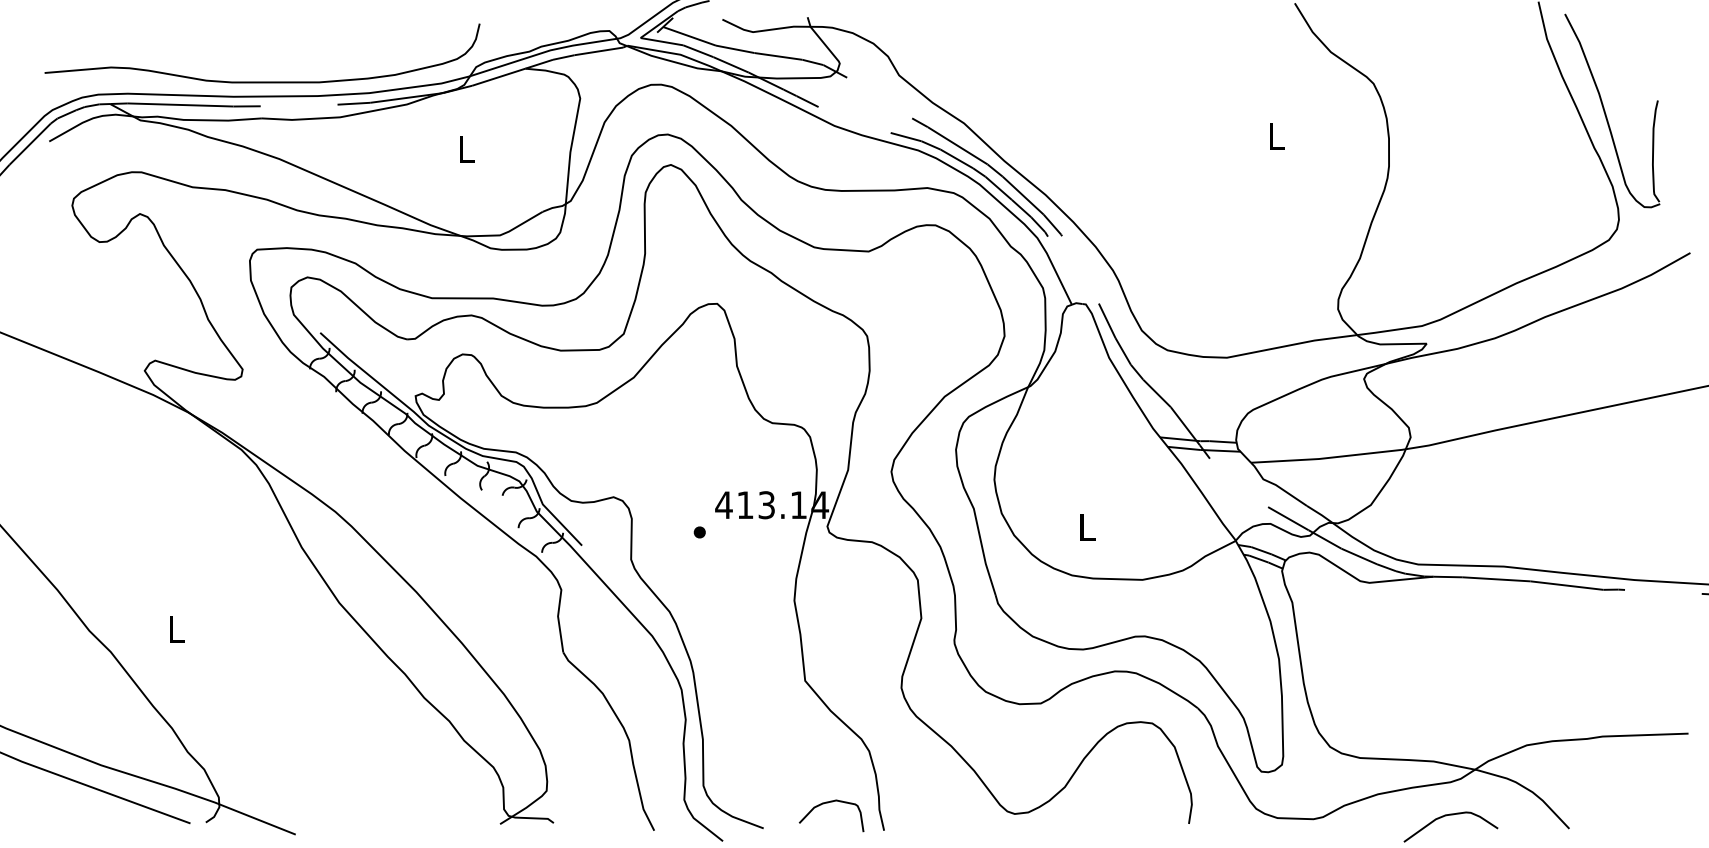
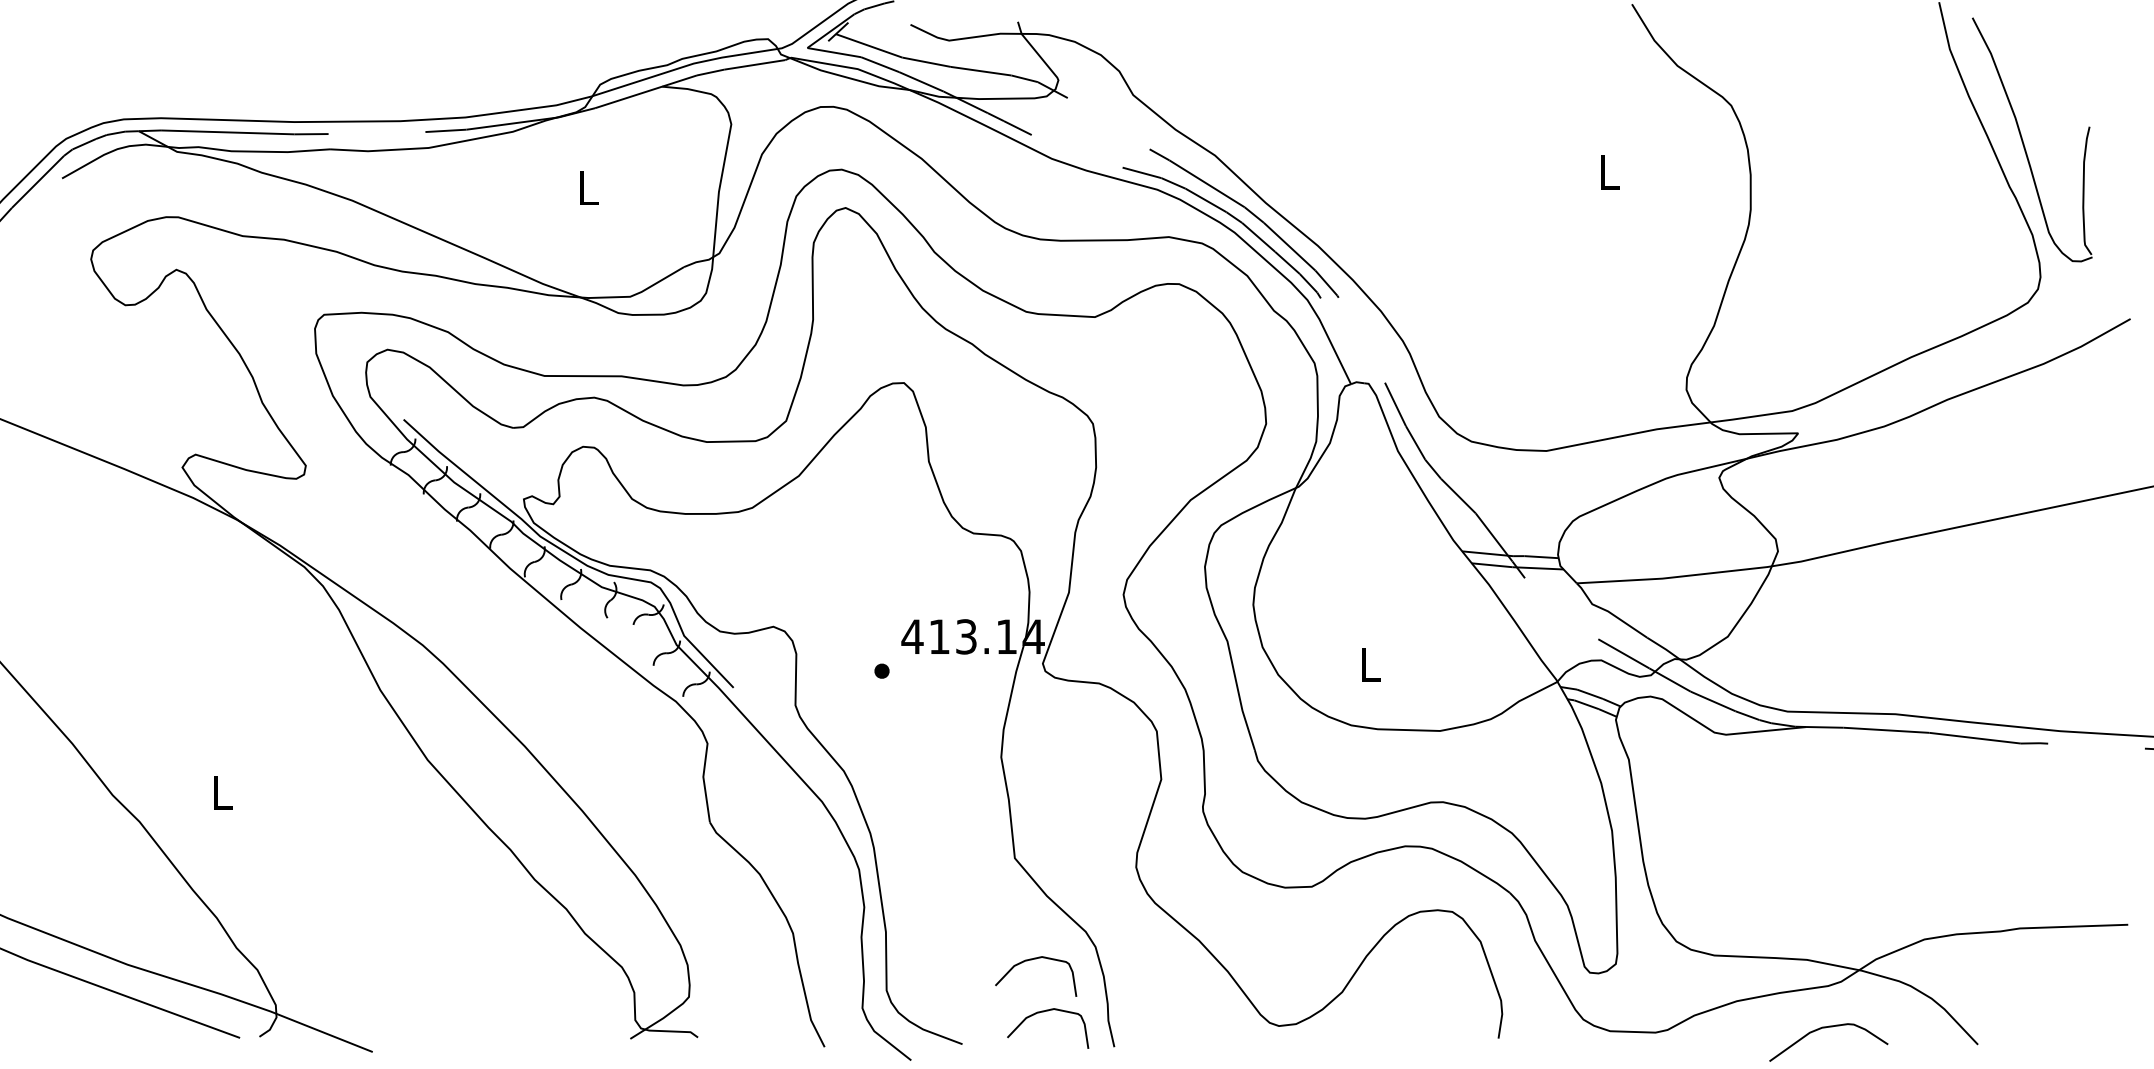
curve: (262, 82) -> (330, 103), removed
curve: (819, 761) -> (1032, 960), added

